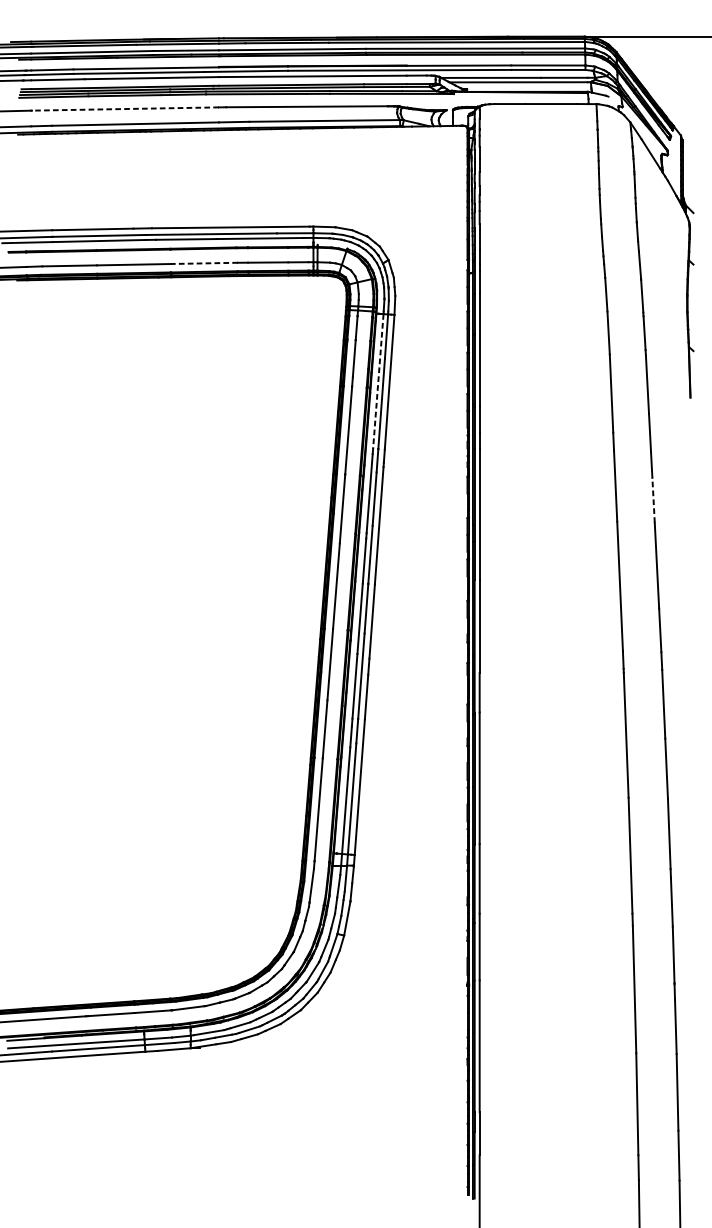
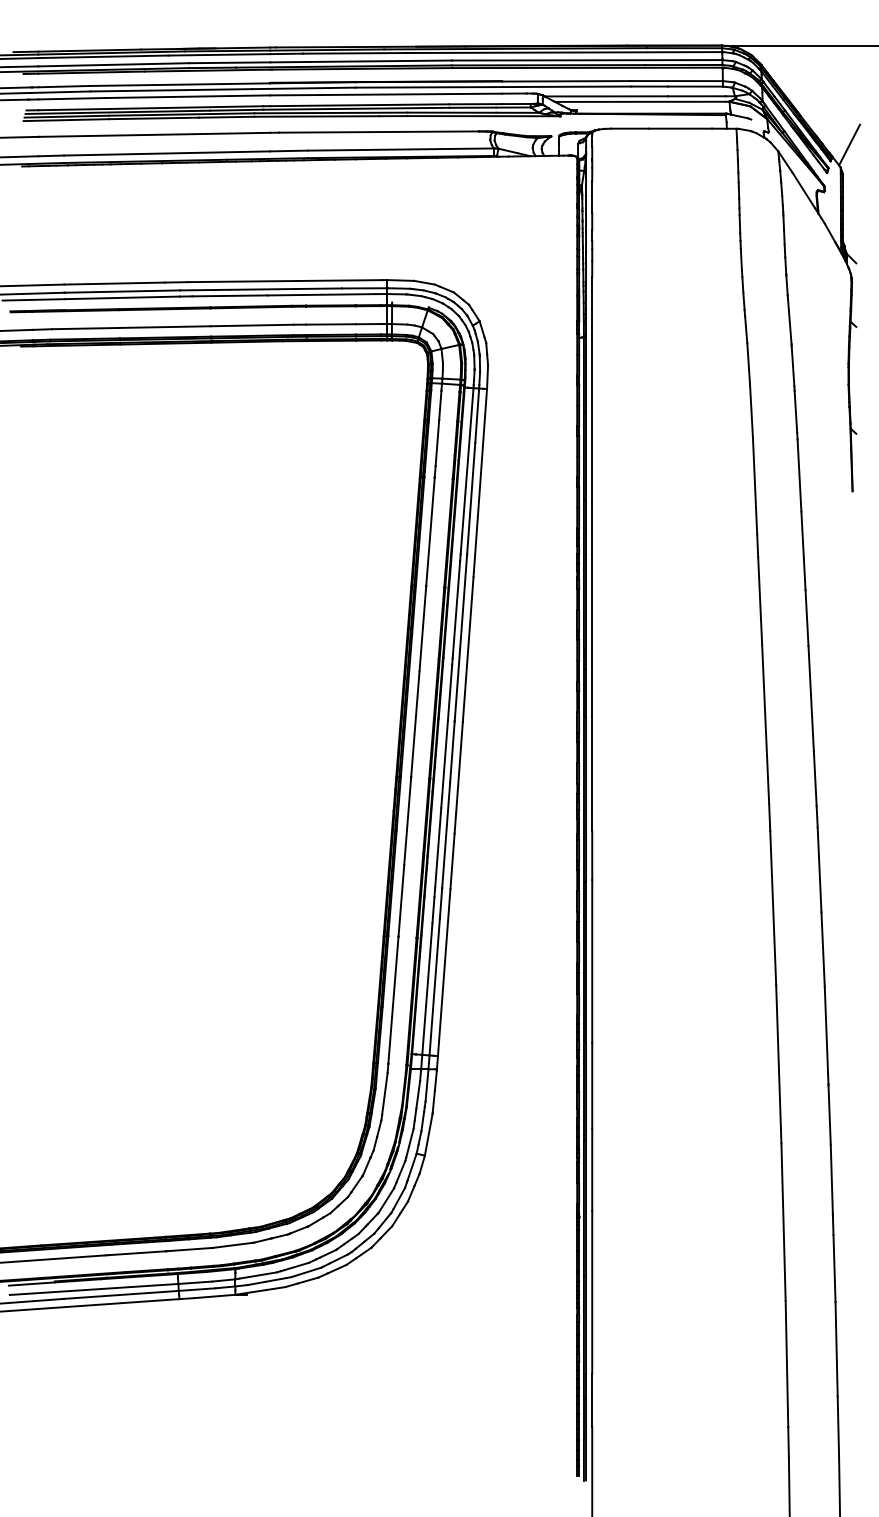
line: (125, 108) -> (154, 134), dashed -> solid
line: (687, 116) -> (849, 144), added
line: (204, 263) -> (252, 325), dashed -> solid
line: (378, 381) -> (467, 471), dashed -> solid
line: (653, 500) -> (807, 618), dashed -> solid

